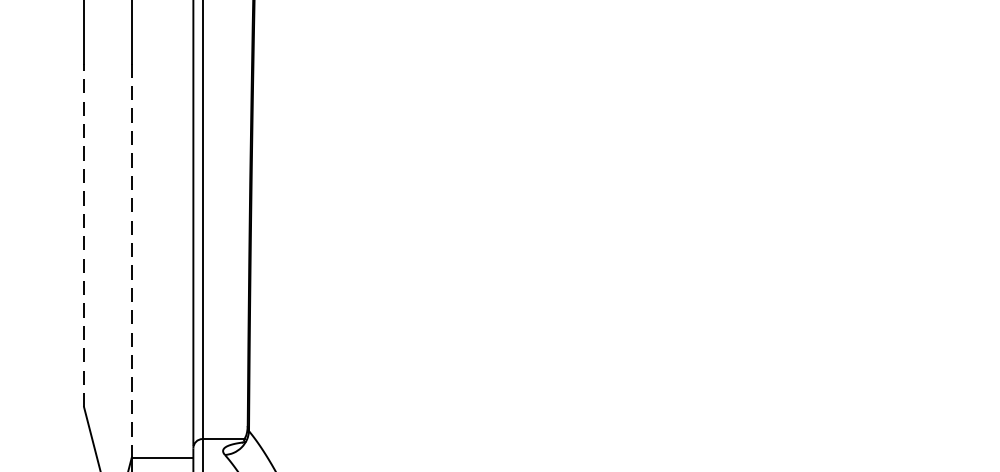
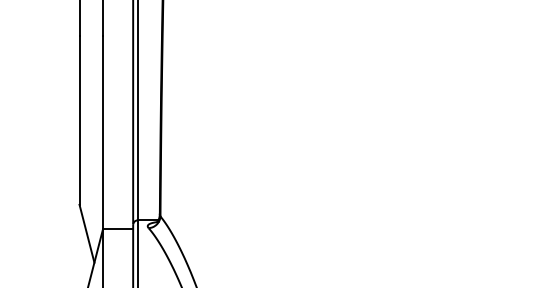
line: (84, 233) -> (79, 119), dashed -> solid
line: (130, 259) -> (102, 132), dashed -> solid

